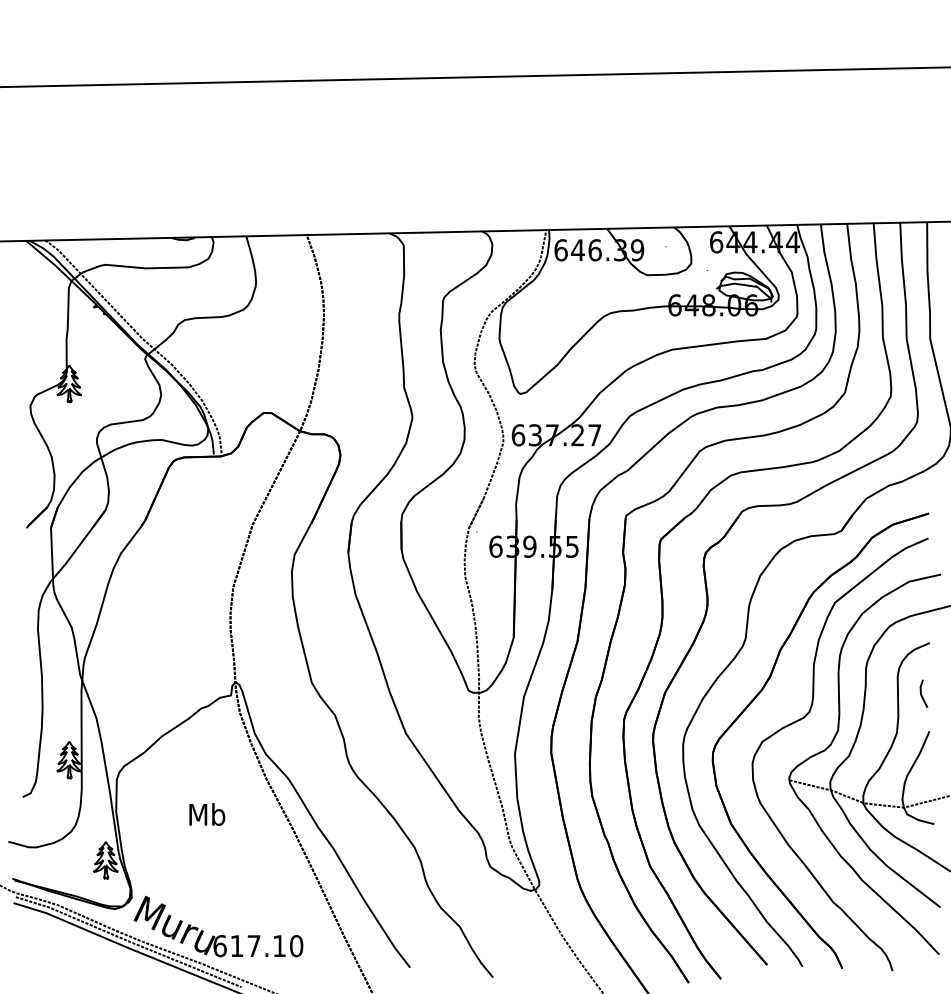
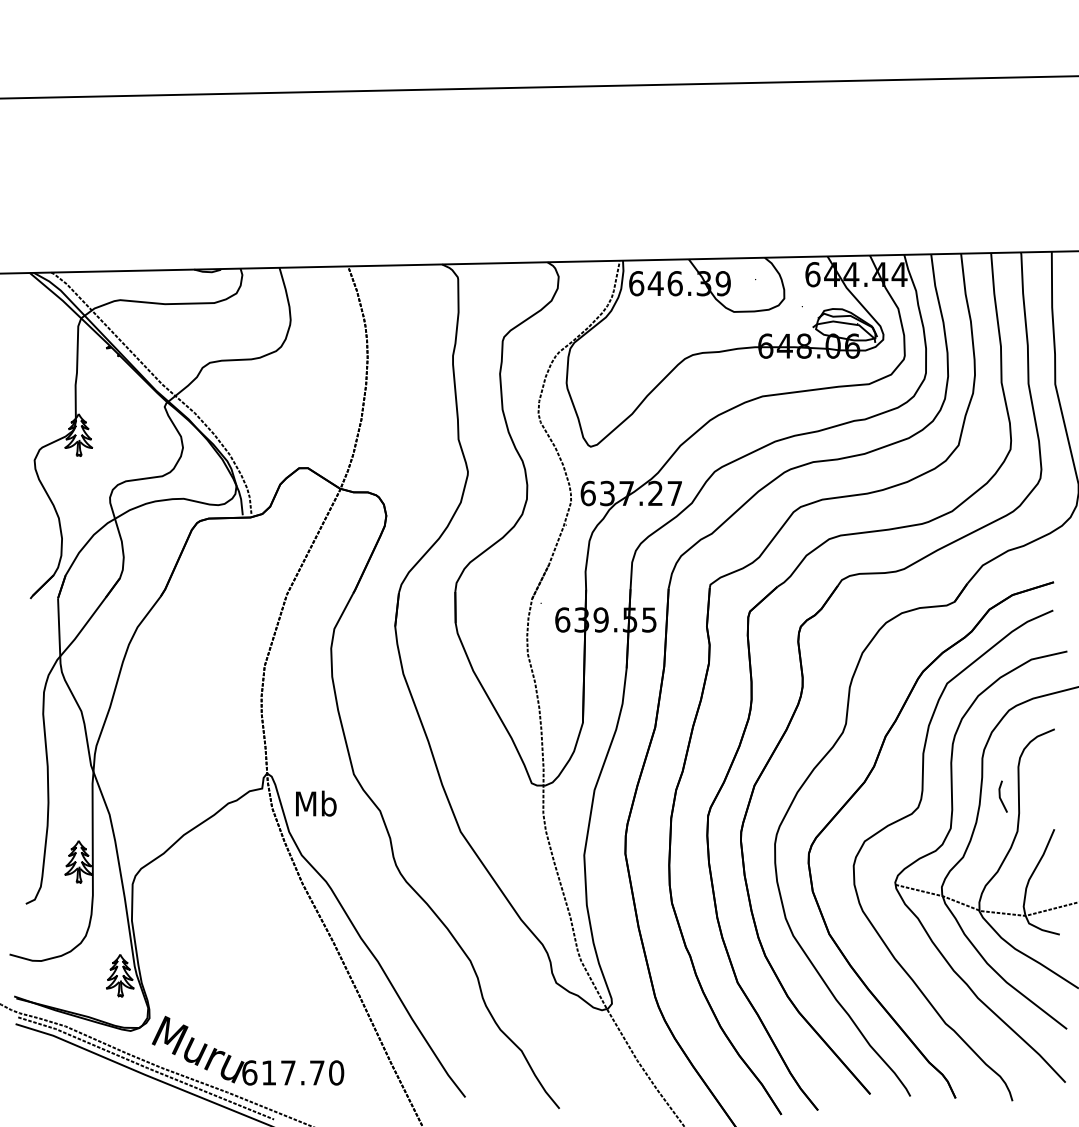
line: (921, 693) -> (1000, 796), moved
text: (207, 814) -> (316, 803), moved
text: (279, 945) -> (317, 1072), 617.10 -> 617.70

